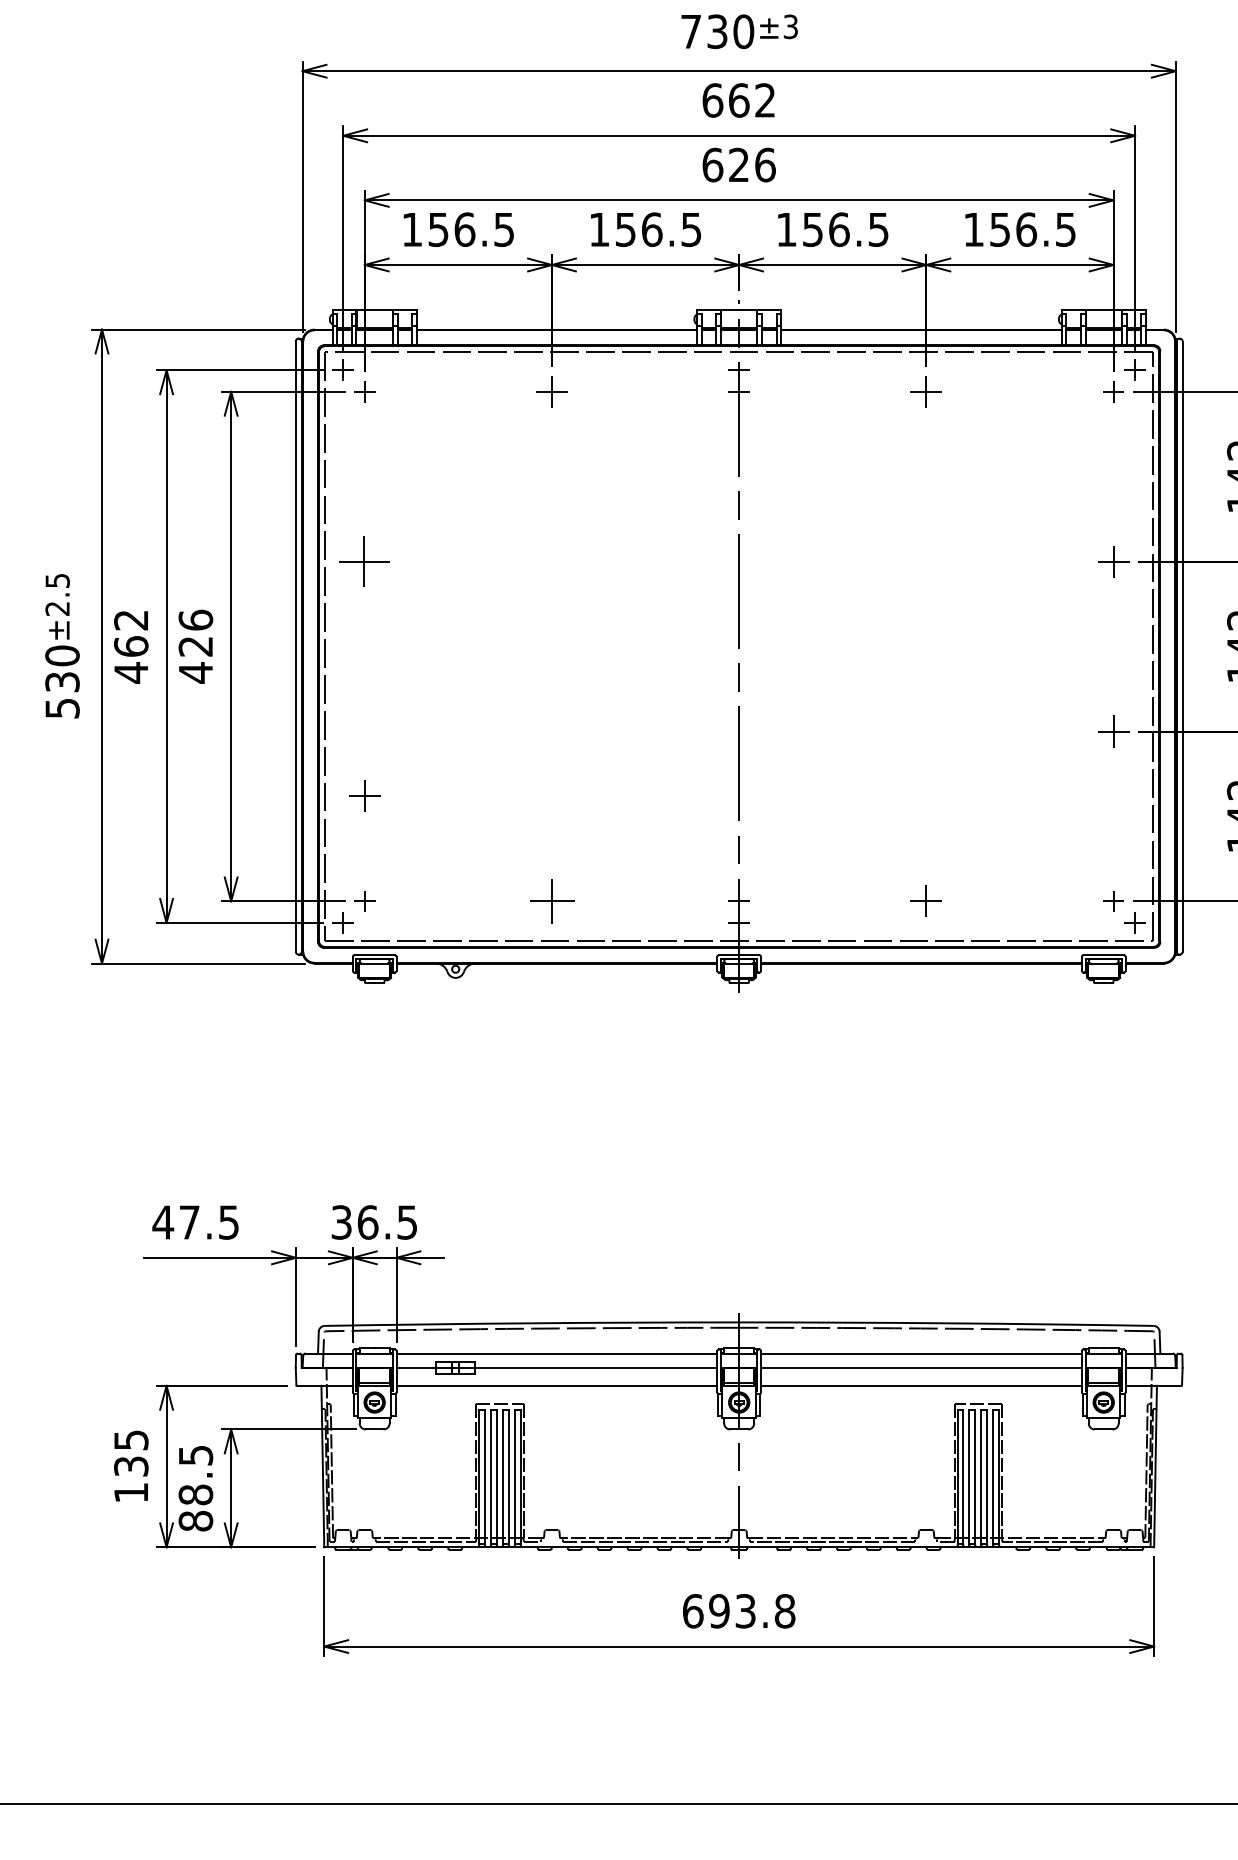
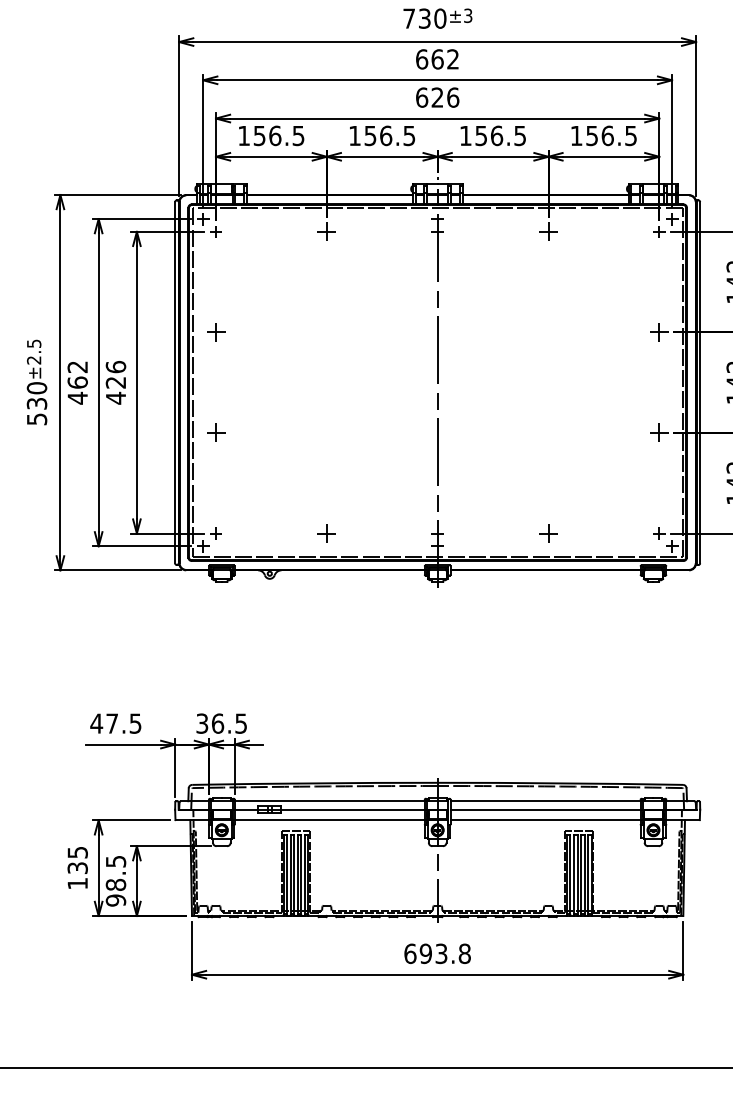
part: (365, 561) -> (216, 332), size x0.62
part: (365, 794) -> (216, 432), moved
part: (551, 901) -> (326, 533), size x0.71
text: (196, 1521) -> (116, 900), 88.5 -> 98.5

